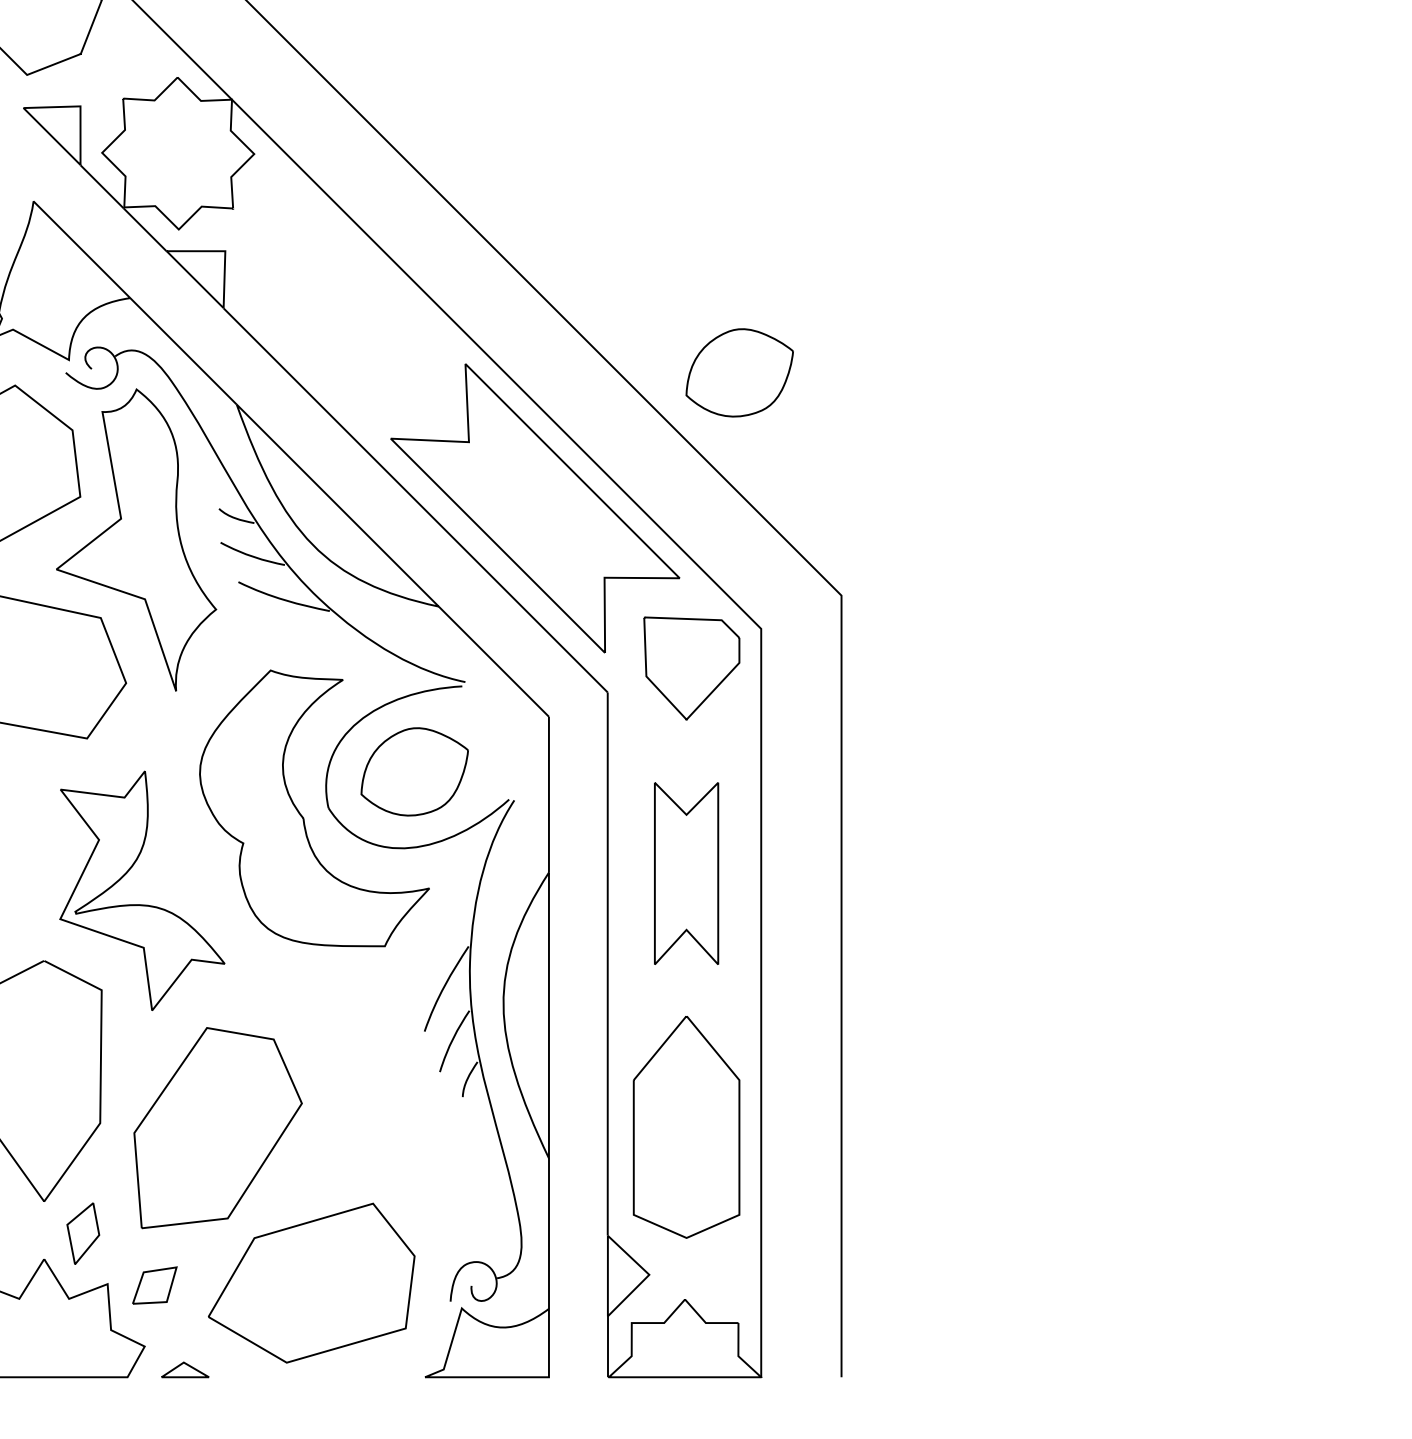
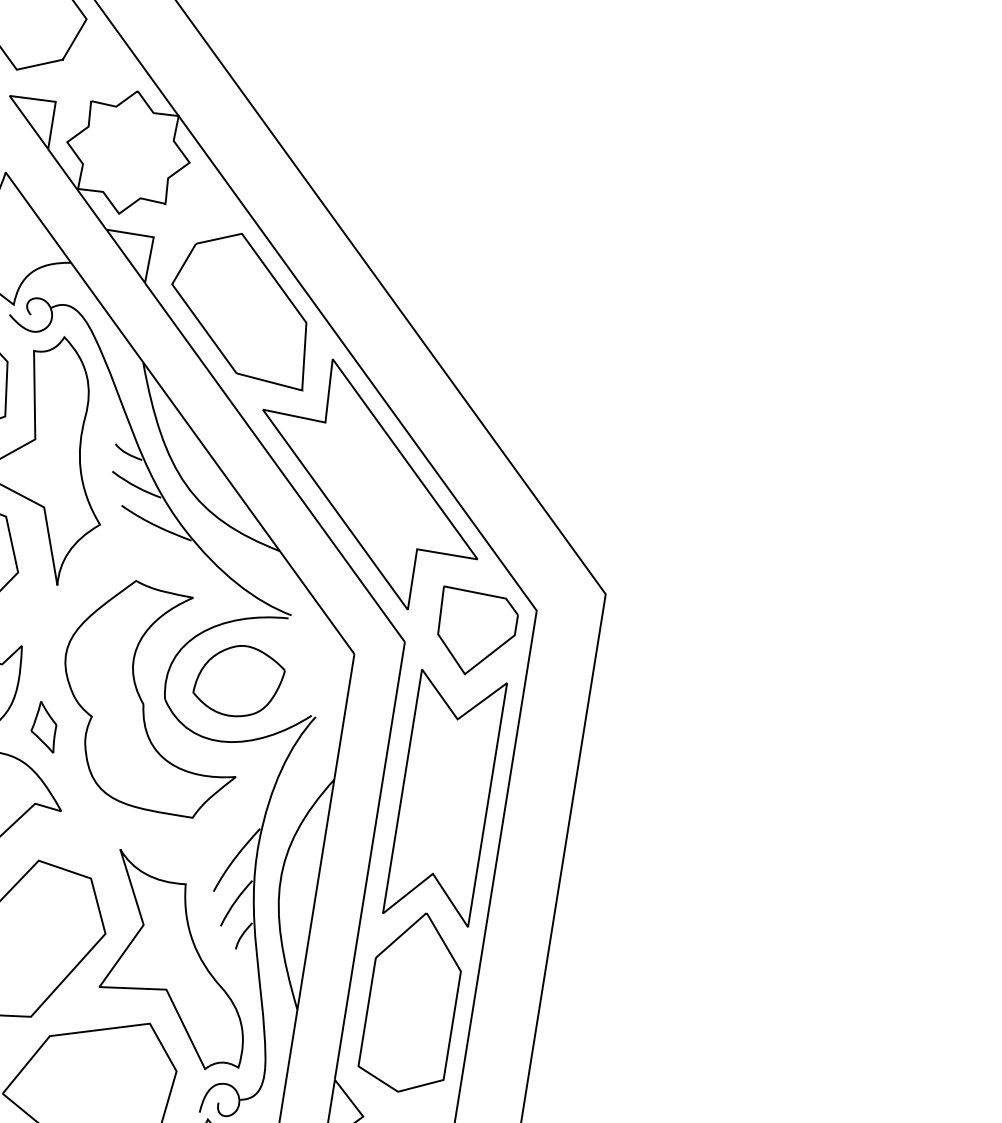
part: (345, 318) -> (241, 306), added
part: (739, 372) -> (552, 401), removed
part: (188, 864) -> (44, 726), added
part: (686, 873) -> (445, 798), size x1.67
part: (396, 1123) -> (179, 962), added

